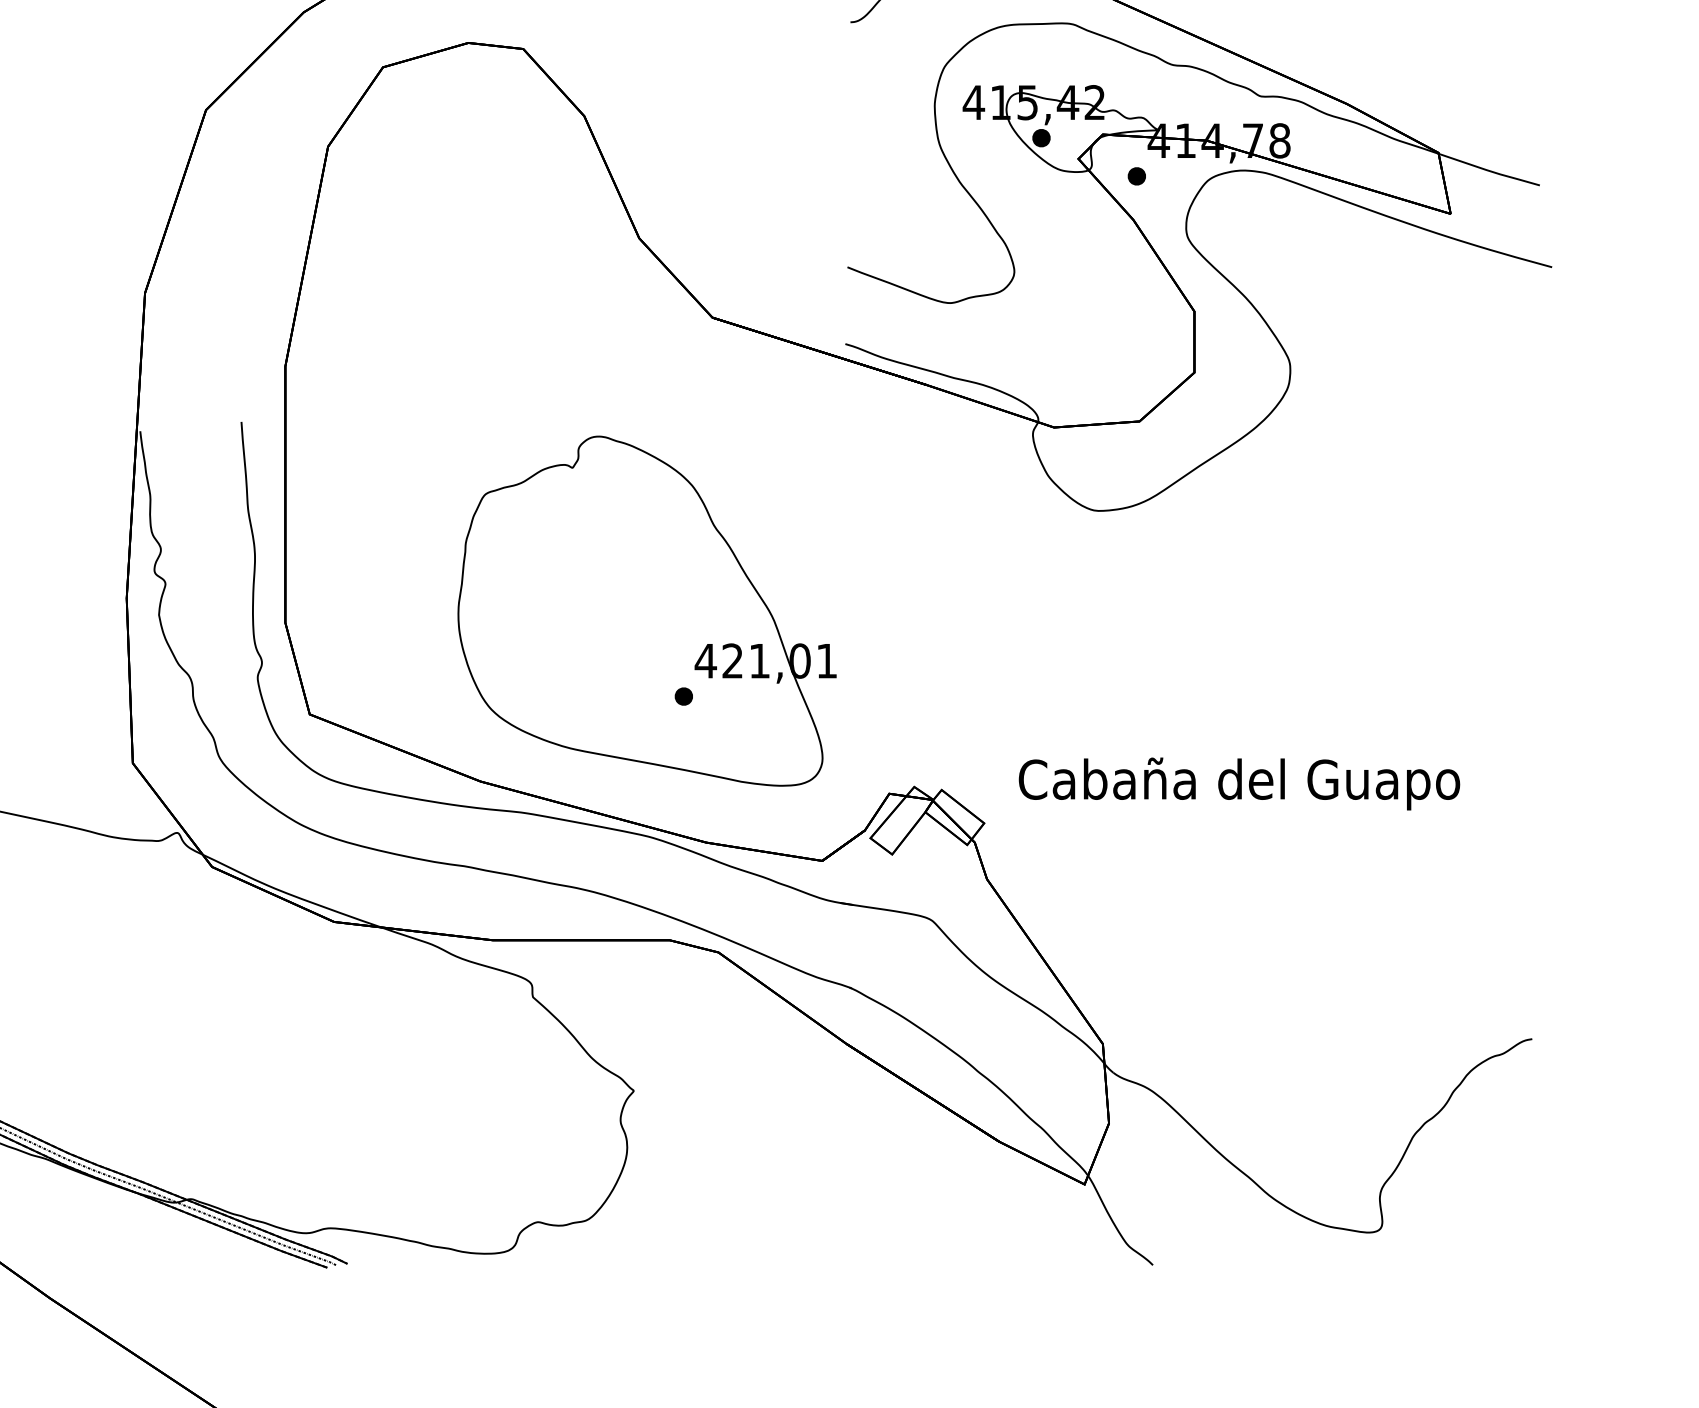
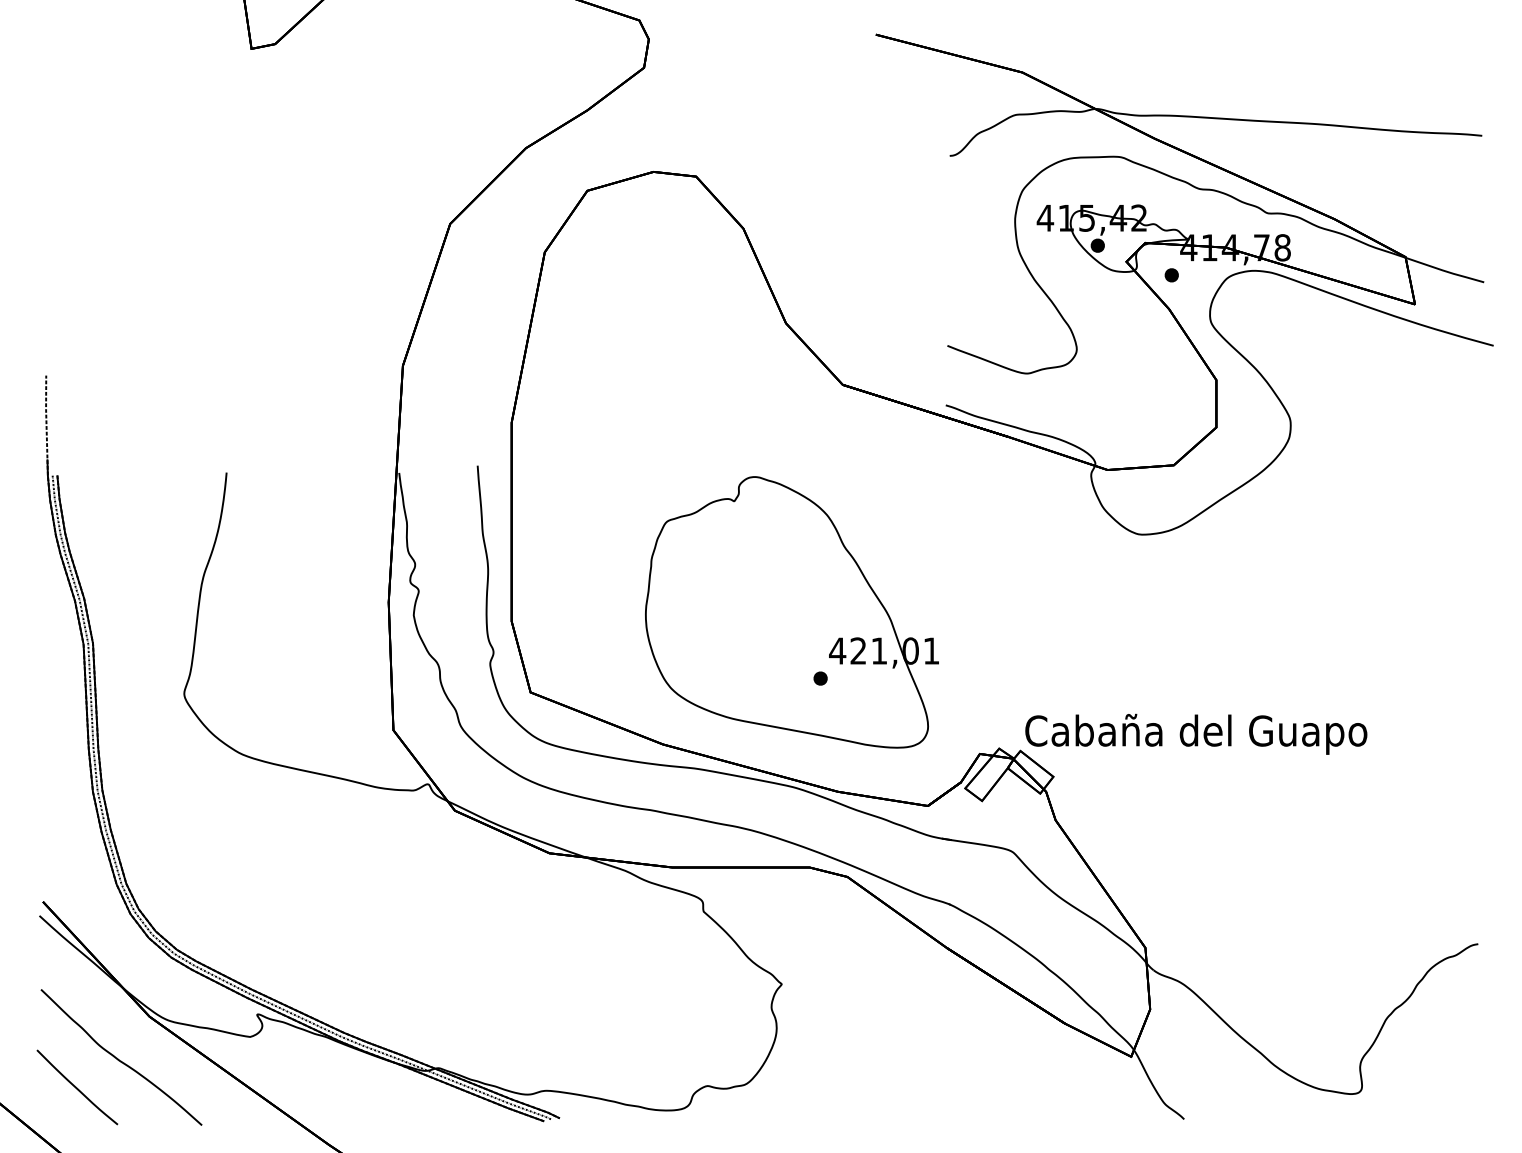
text: (1239, 782) -> (1196, 733), moved

